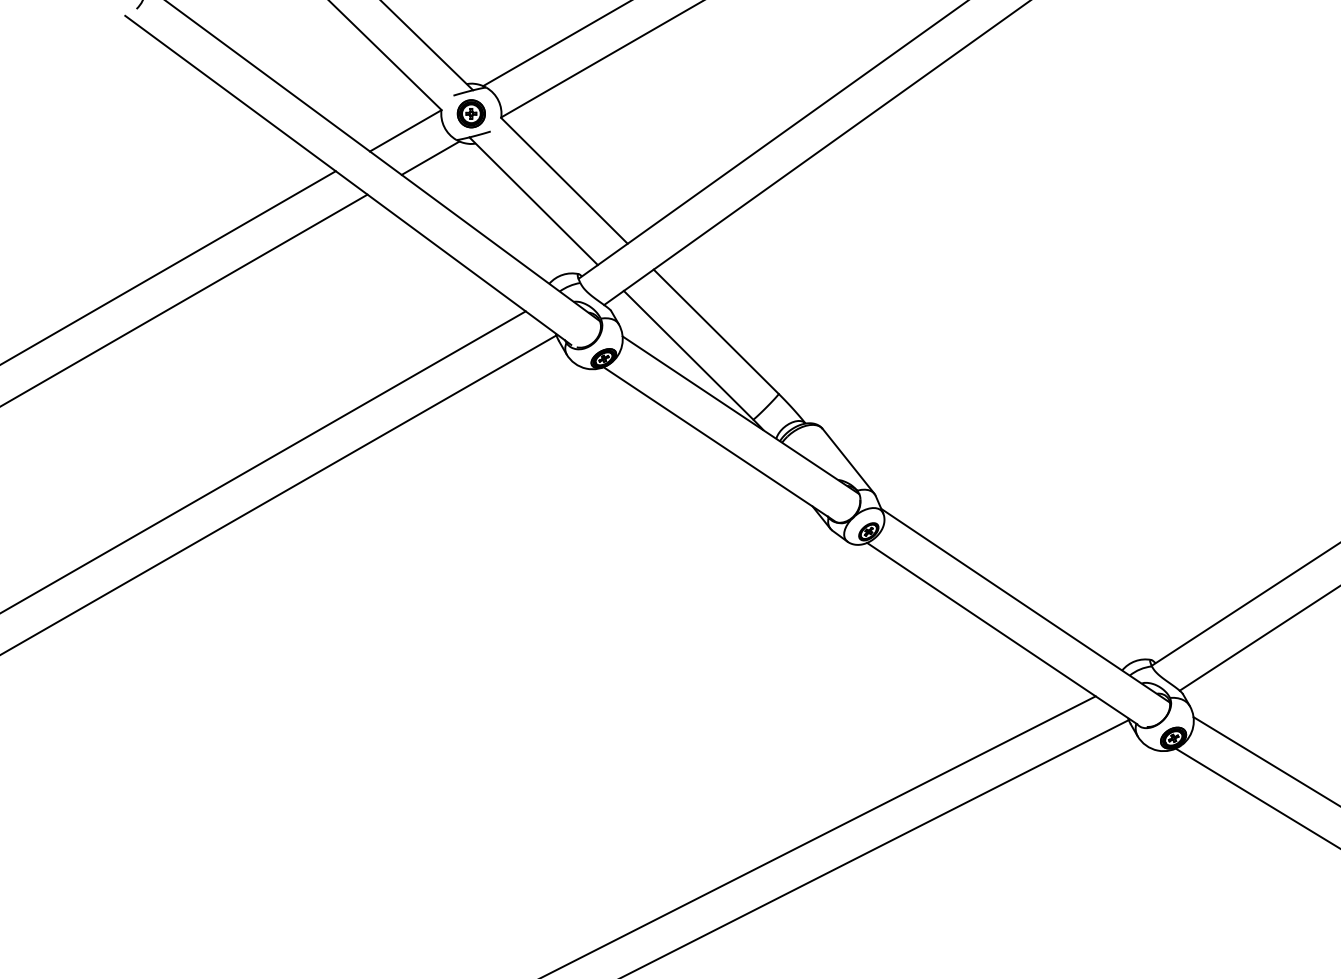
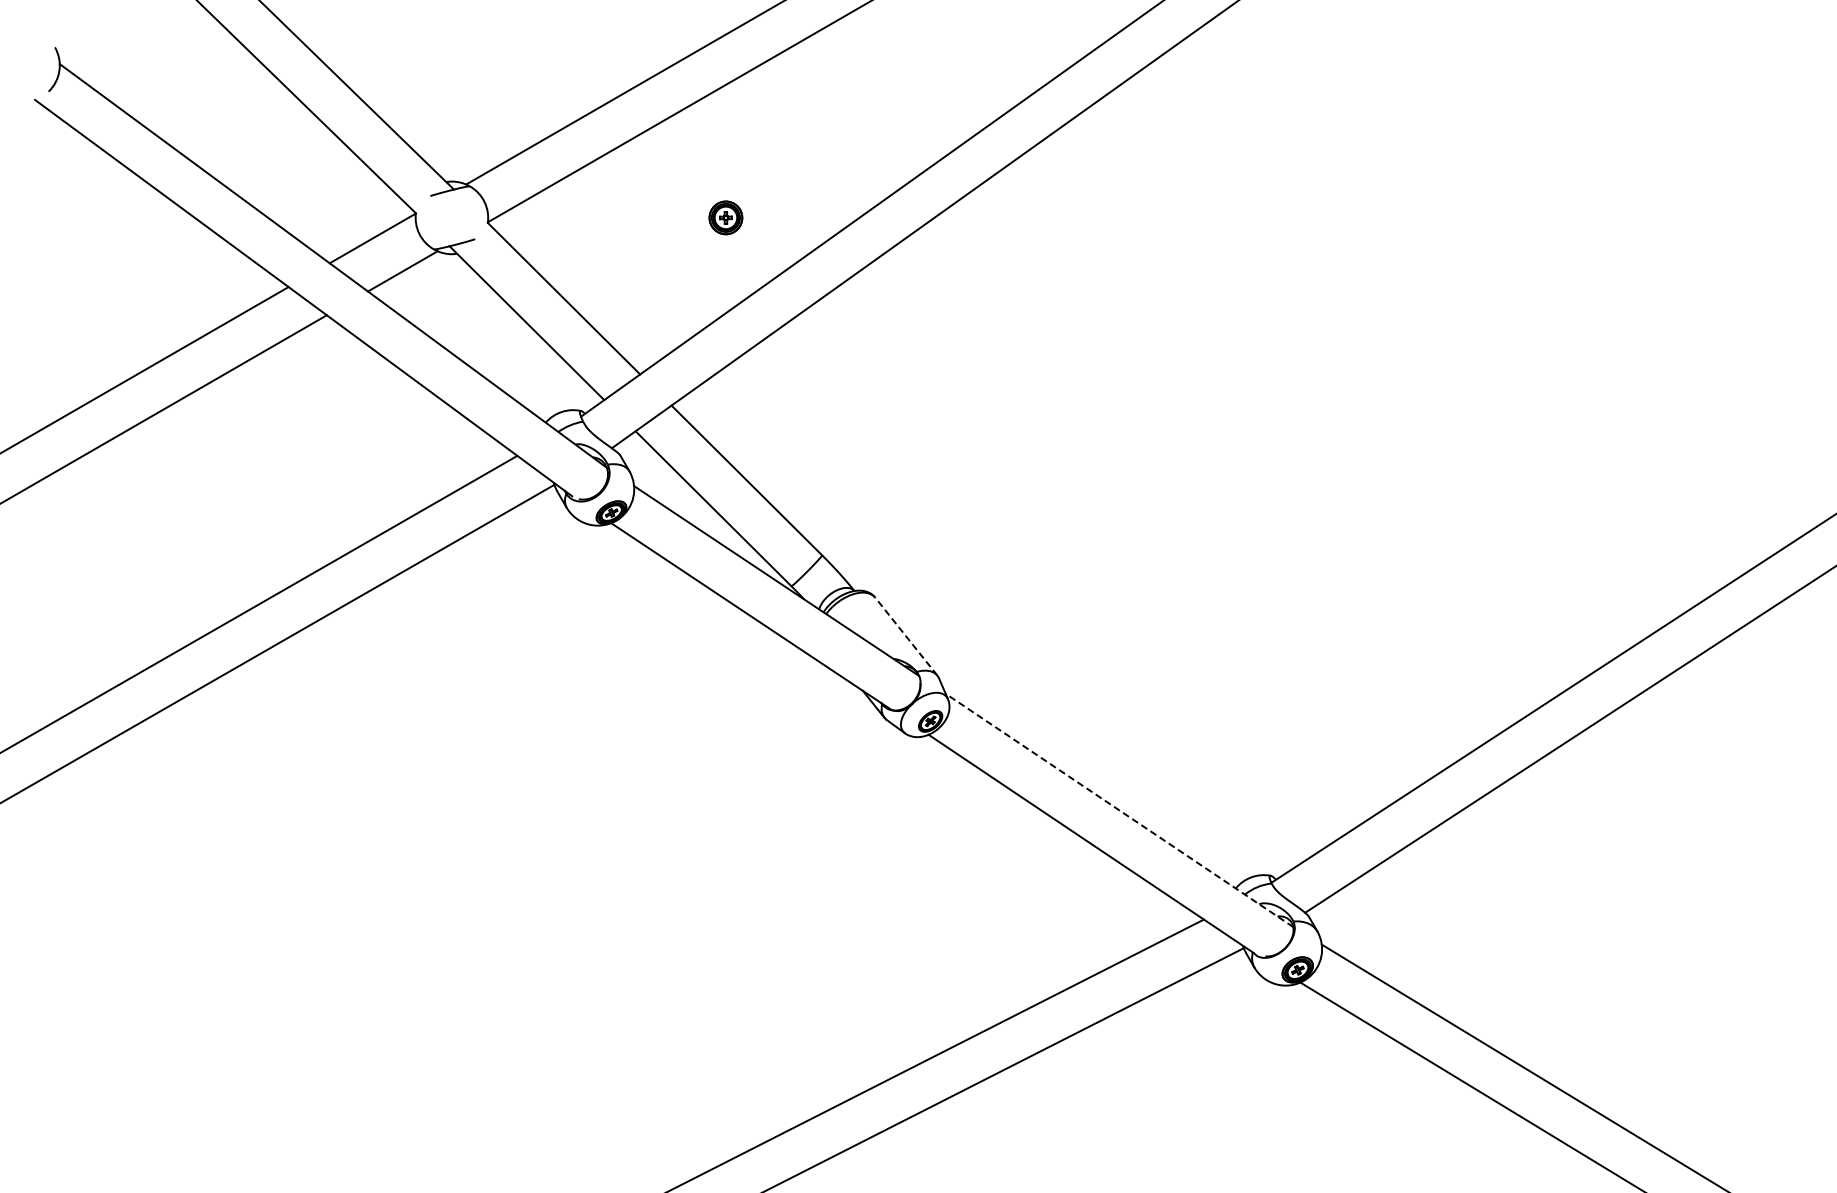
part: (471, 113) -> (725, 217), moved
line: (848, 461) -> (906, 636), solid -> dashed
line: (1025, 605) -> (1119, 810), solid -> dashed

